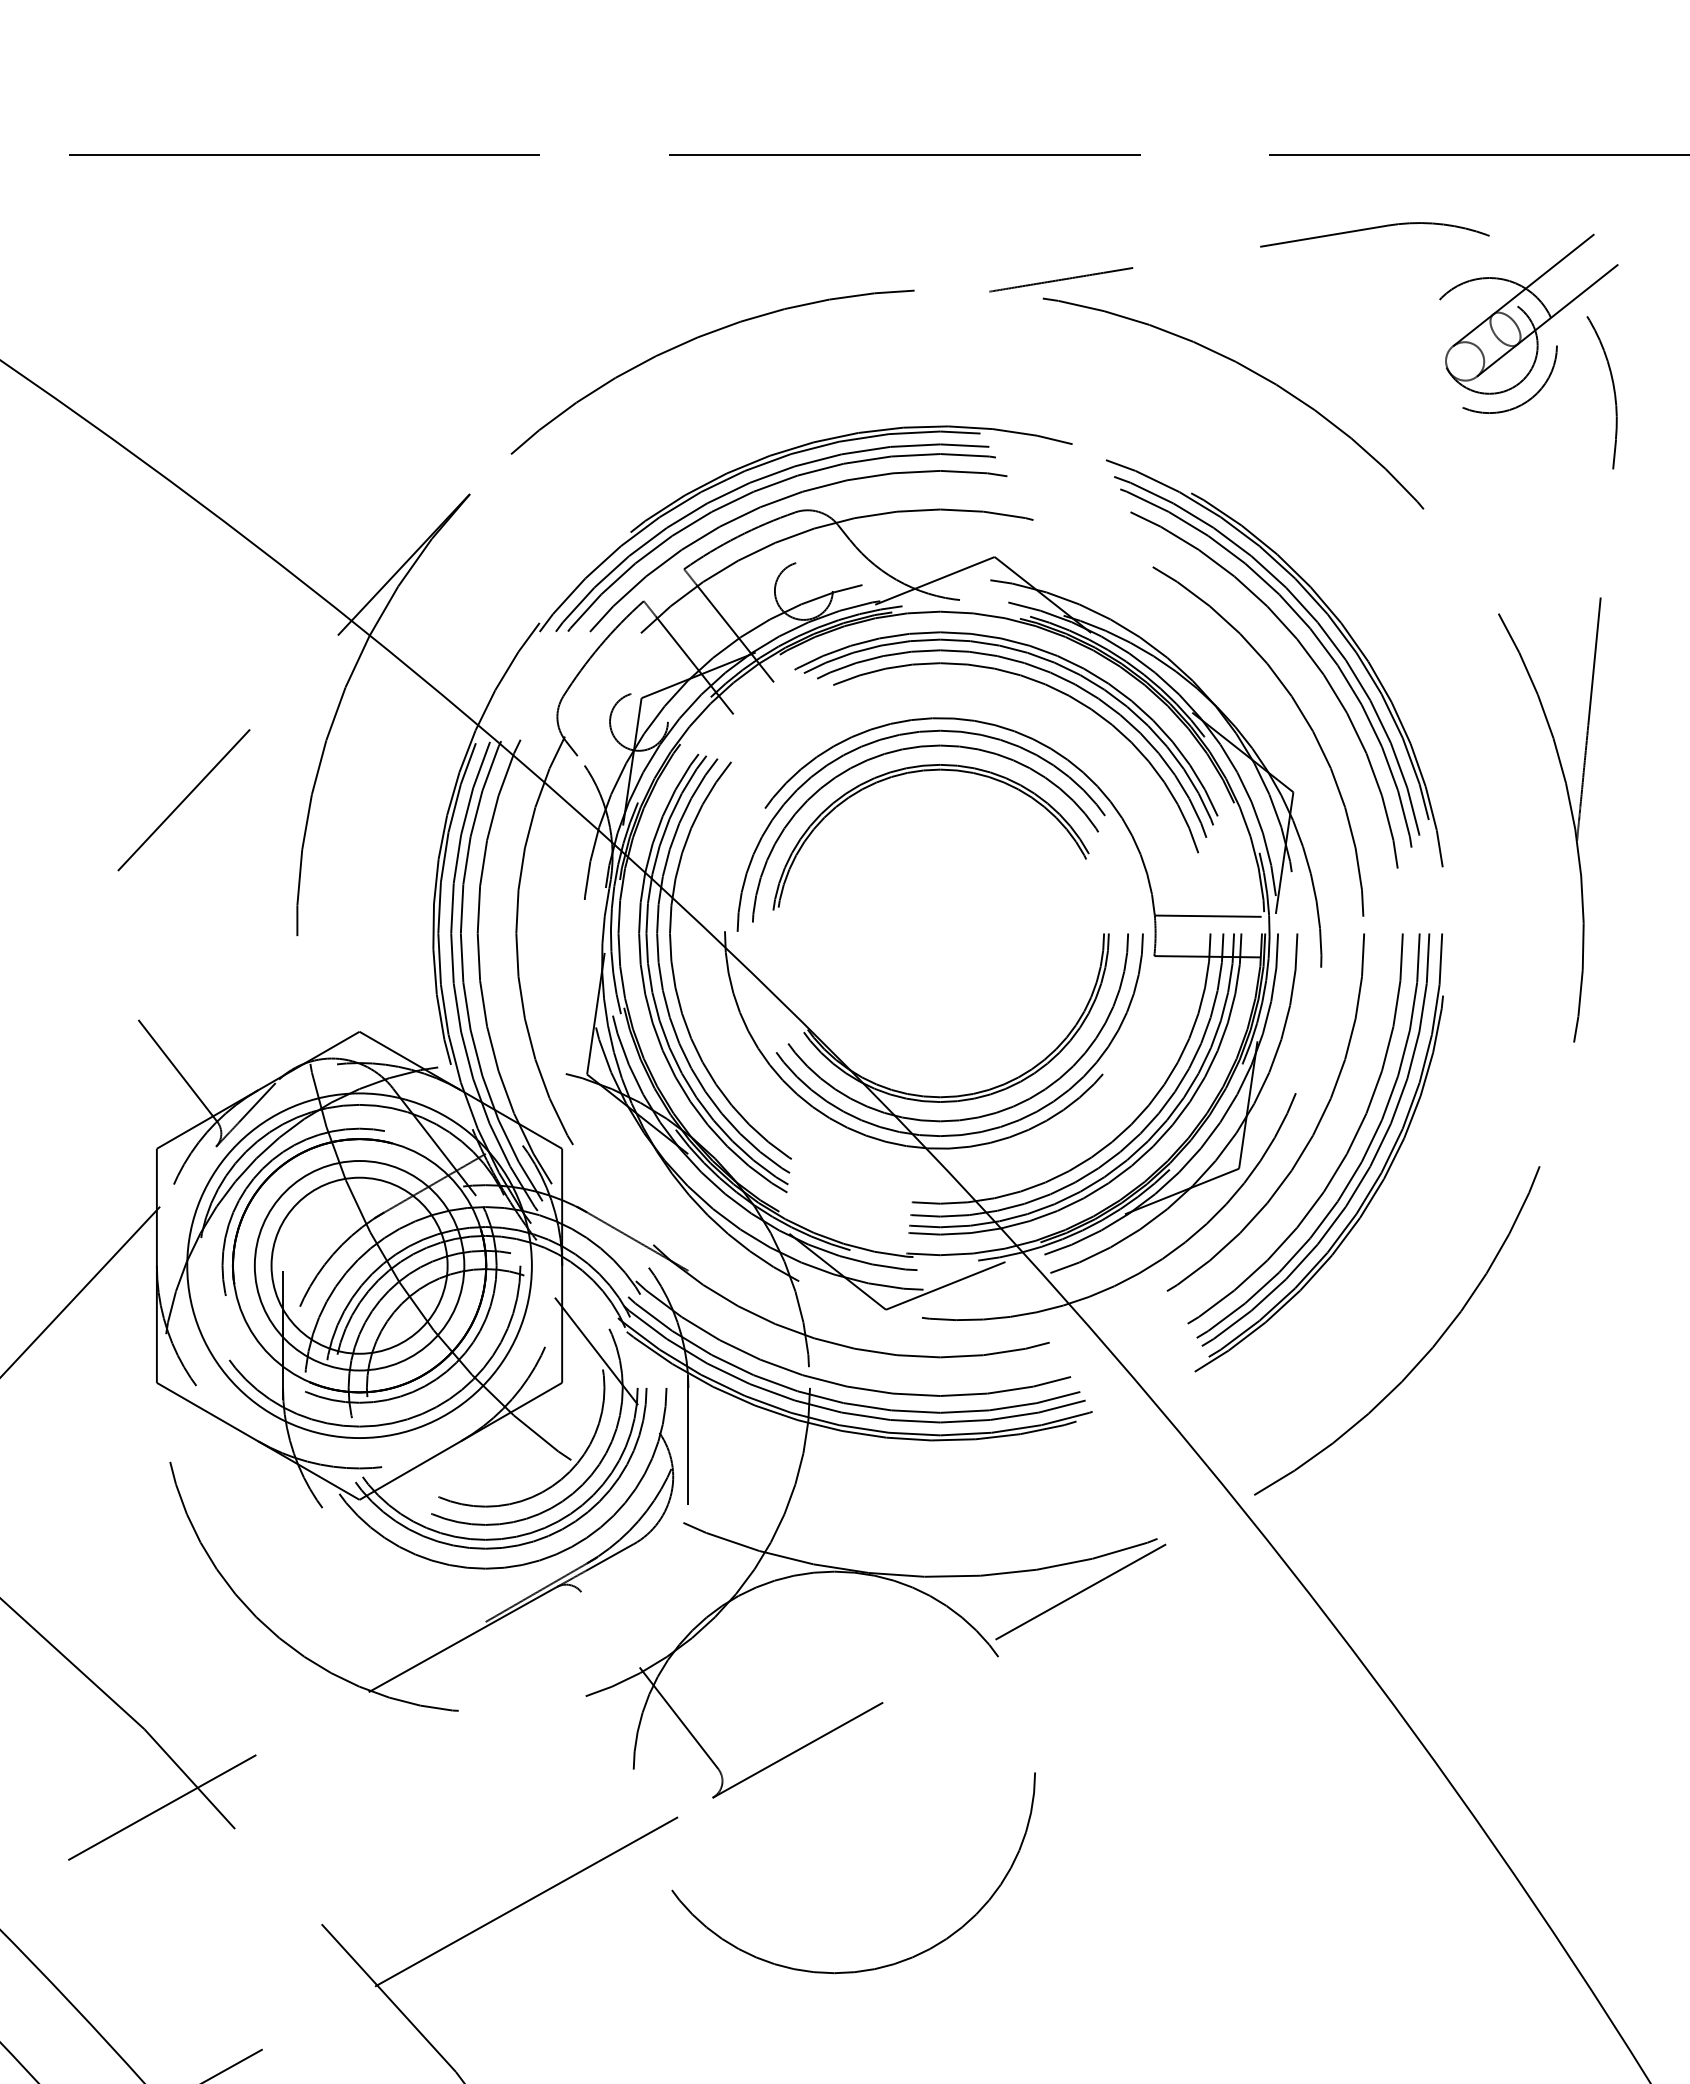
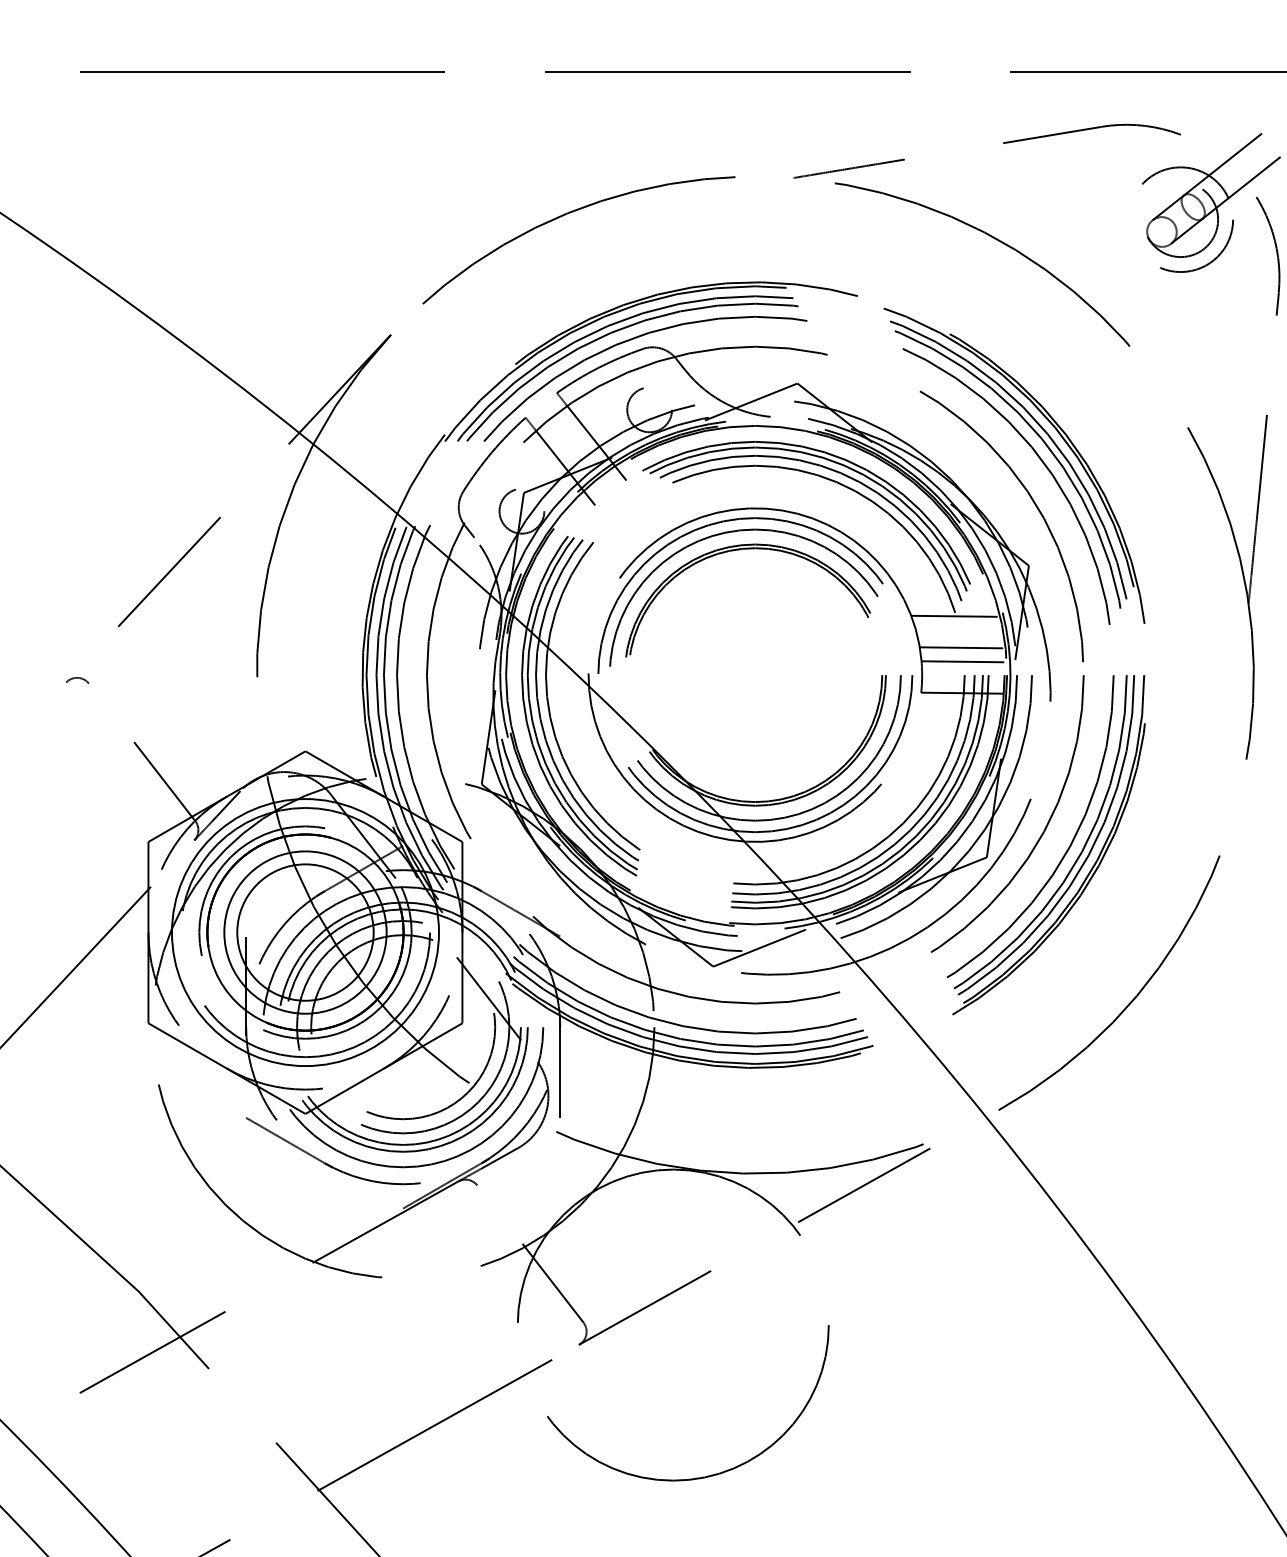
line: (1197, 857) -> (954, 616), added
line: (1206, 897) -> (961, 647), added
arc: (65, 937) -> (77, 678), added
part: (385, 1562) -> (325, 1162), added

